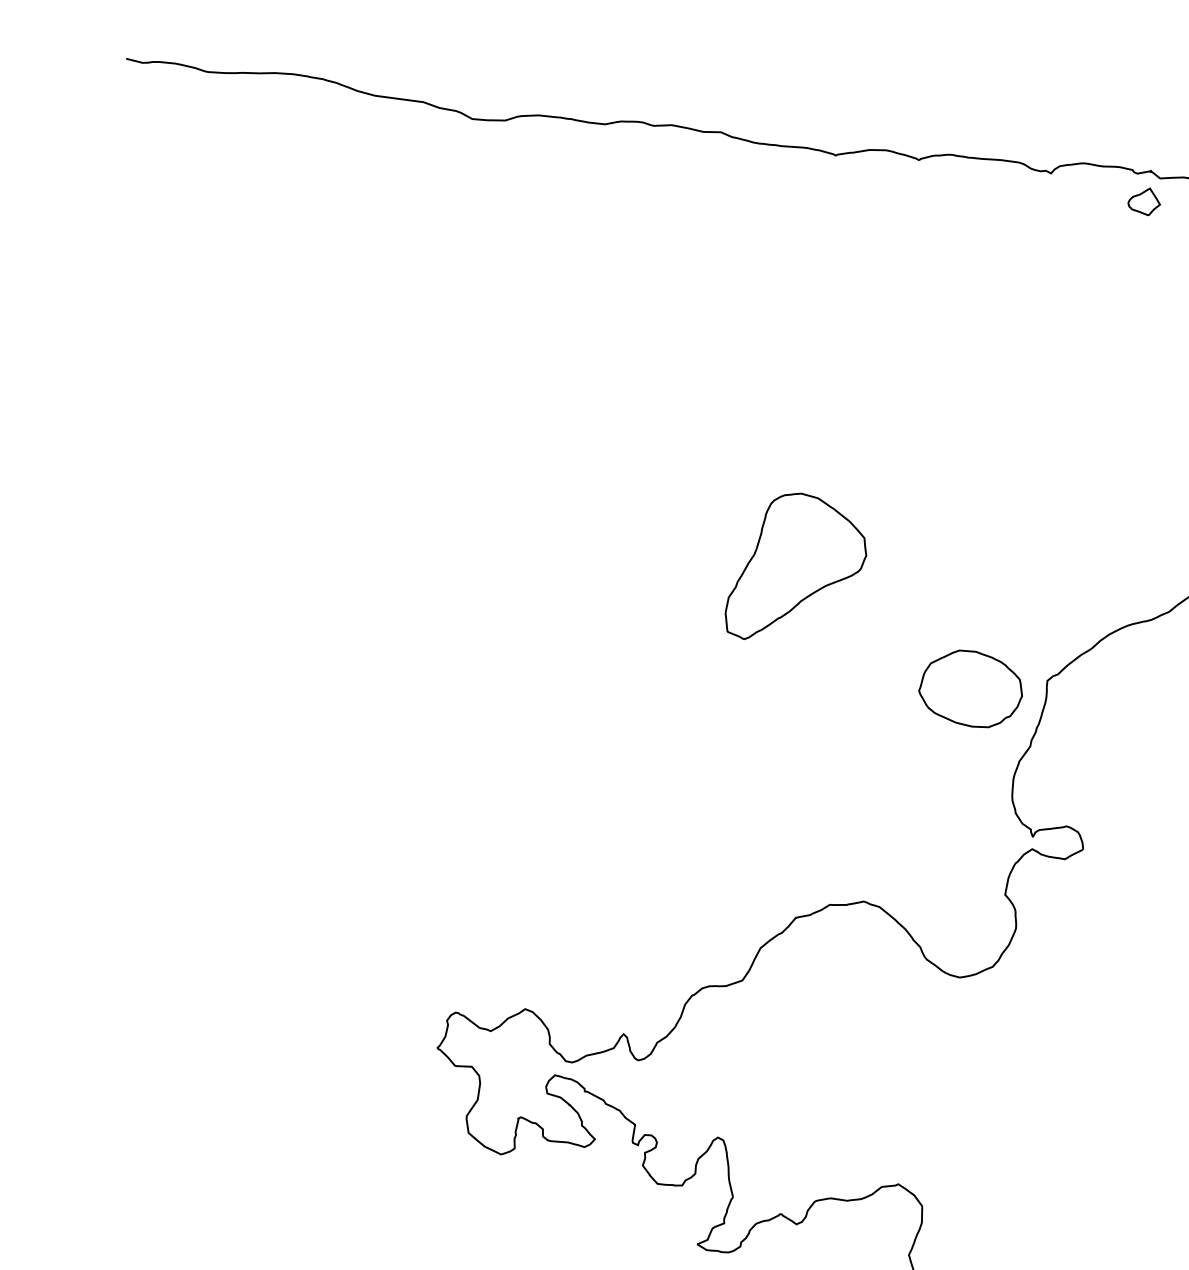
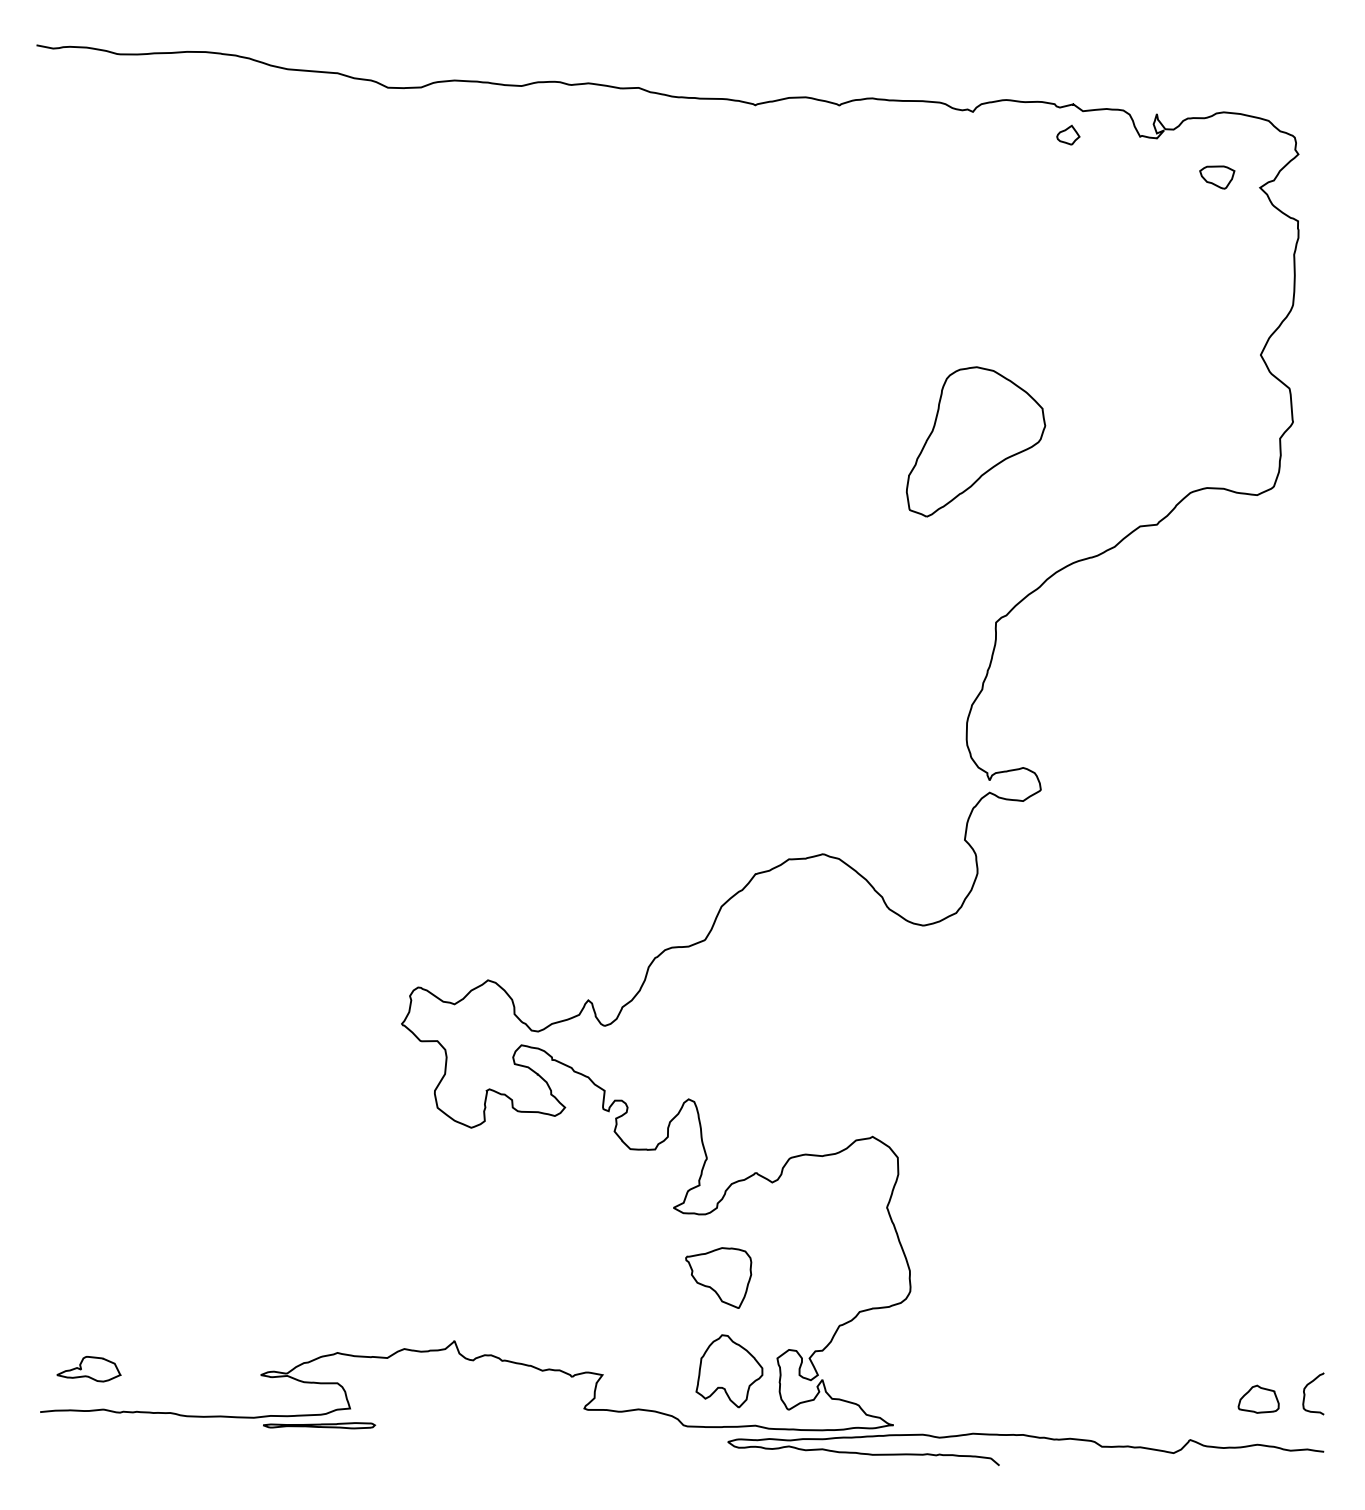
part: (1144, 200) -> (1068, 134), size x0.7
part: (797, 567) -> (976, 441), moved
part: (970, 688) -> (919, 634), removed

